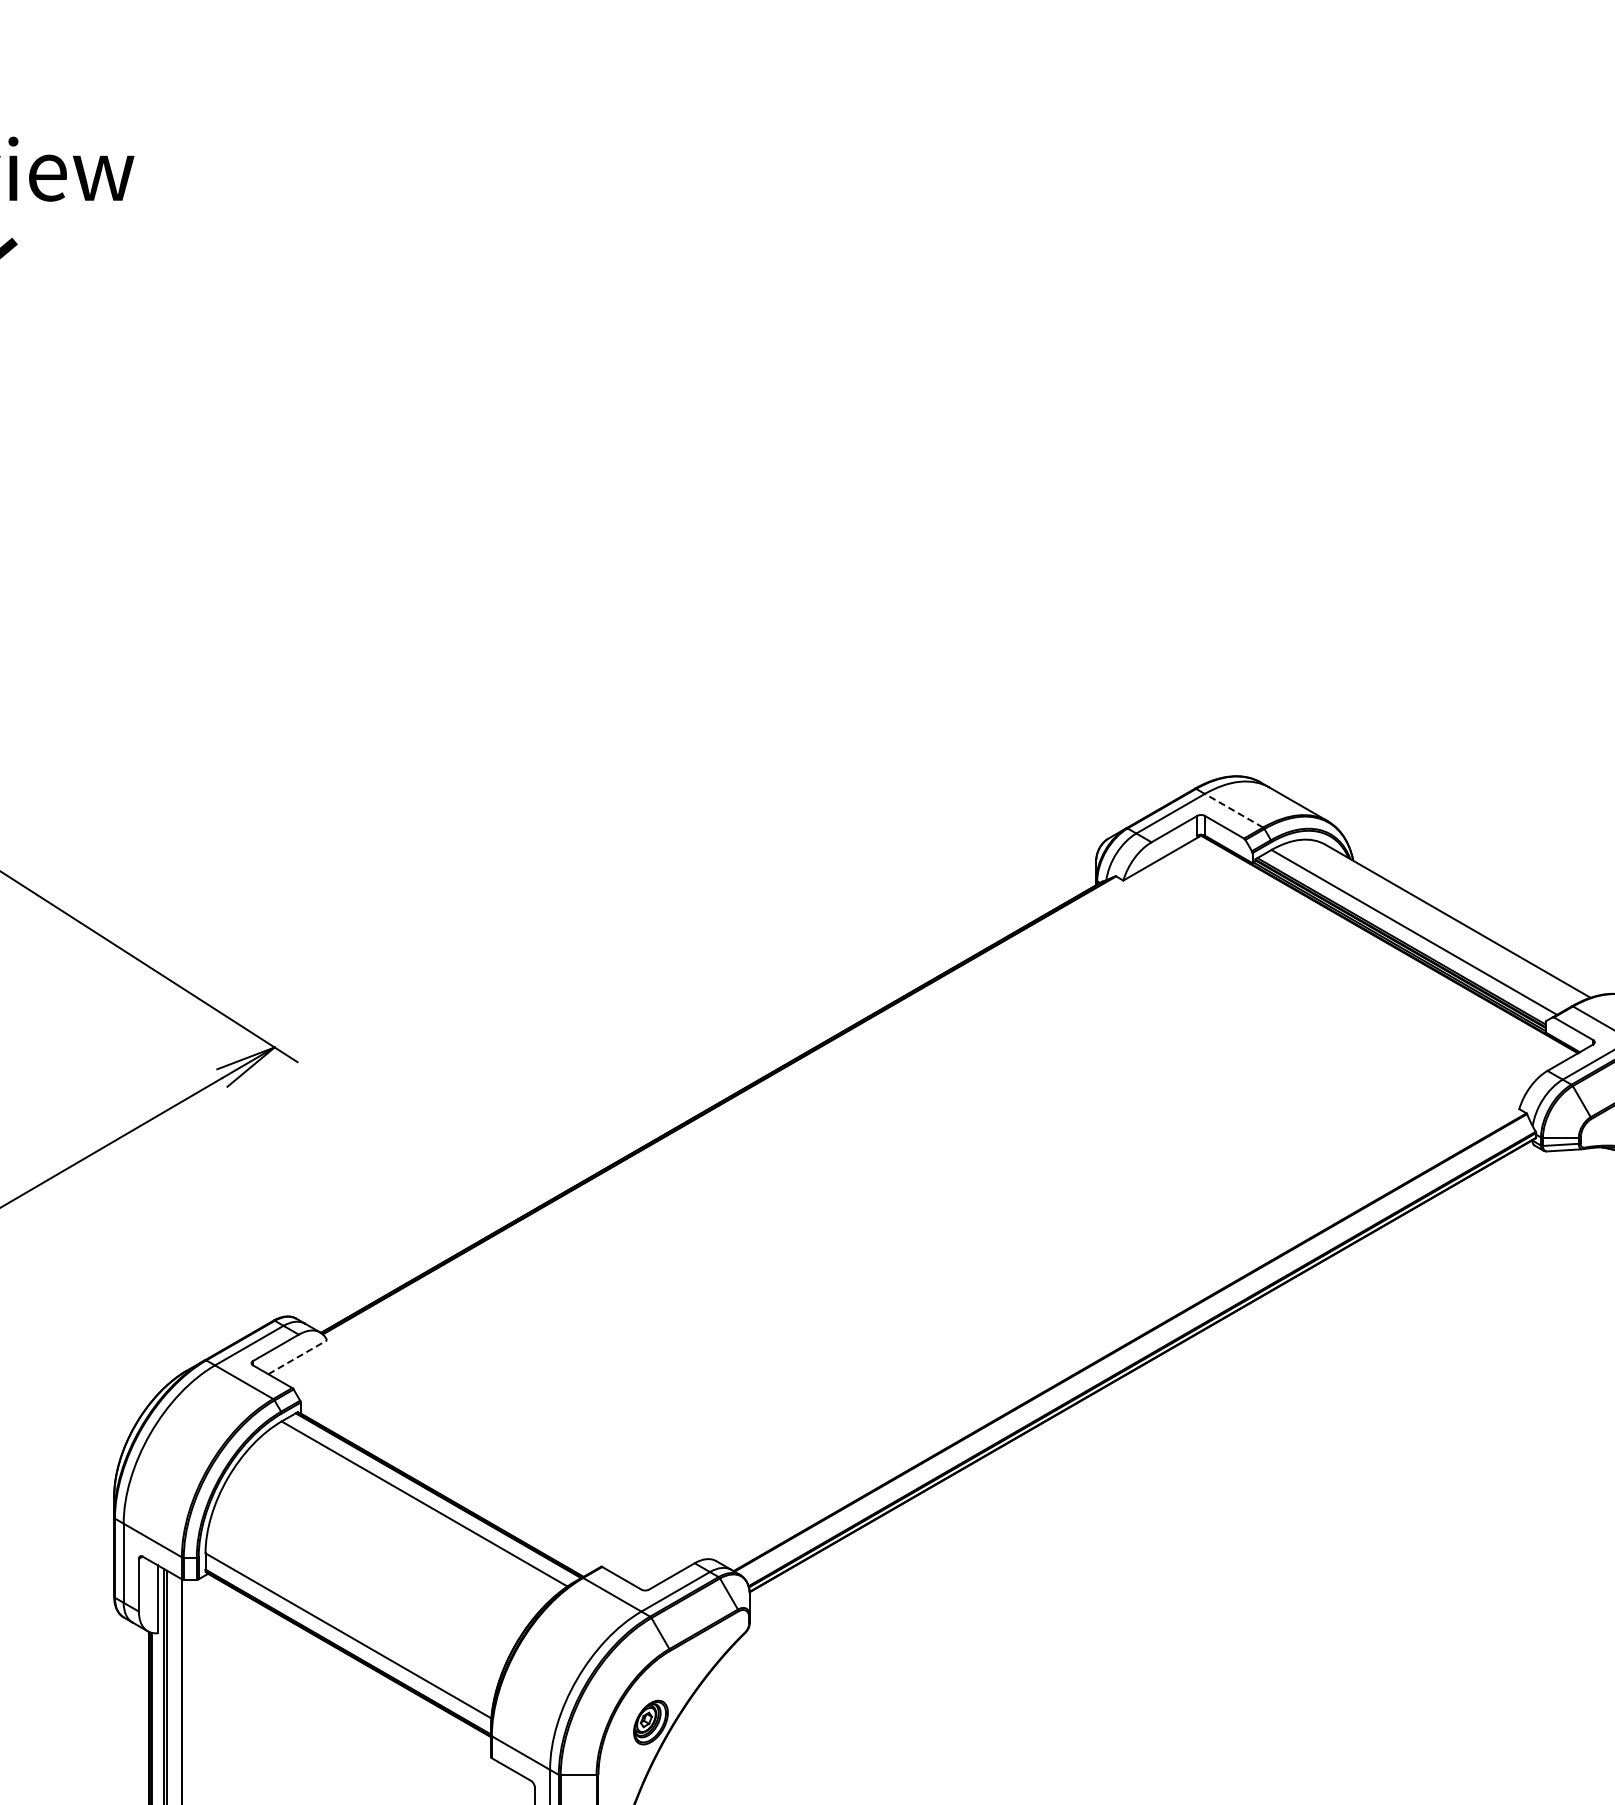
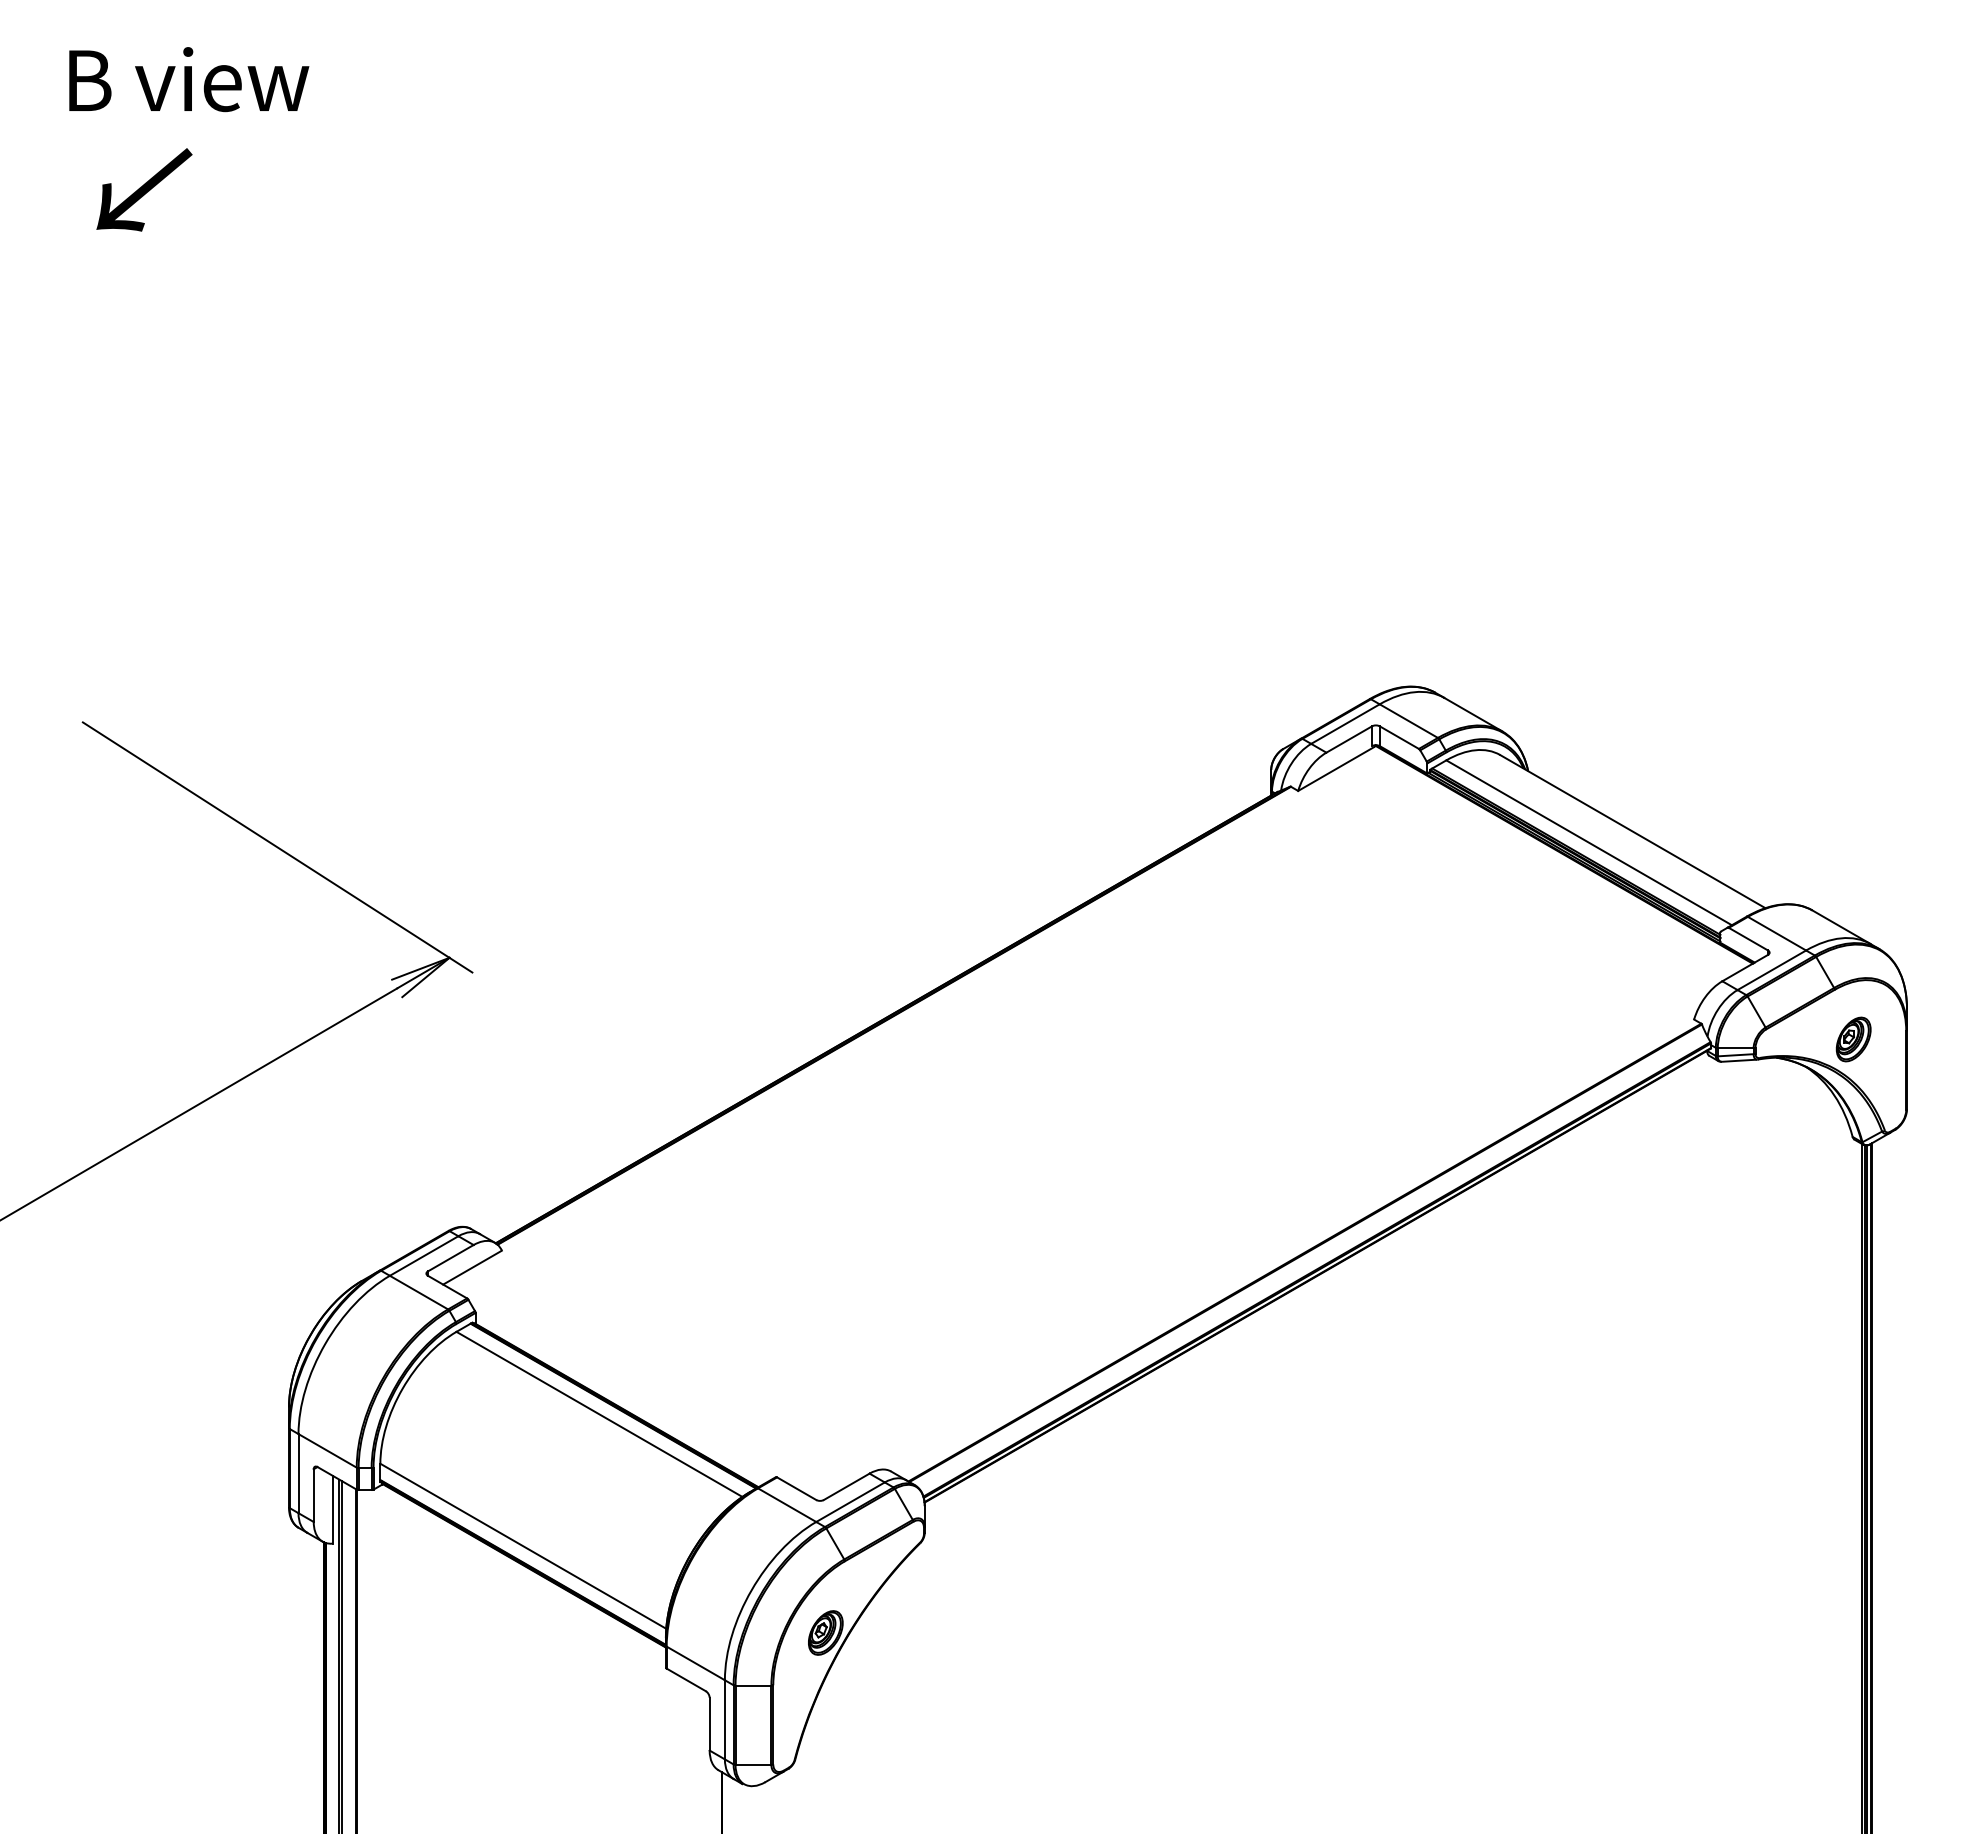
line: (1233, 811) -> (1408, 721), dashed -> solid
line: (297, 1357) -> (472, 1267), dashed -> solid

